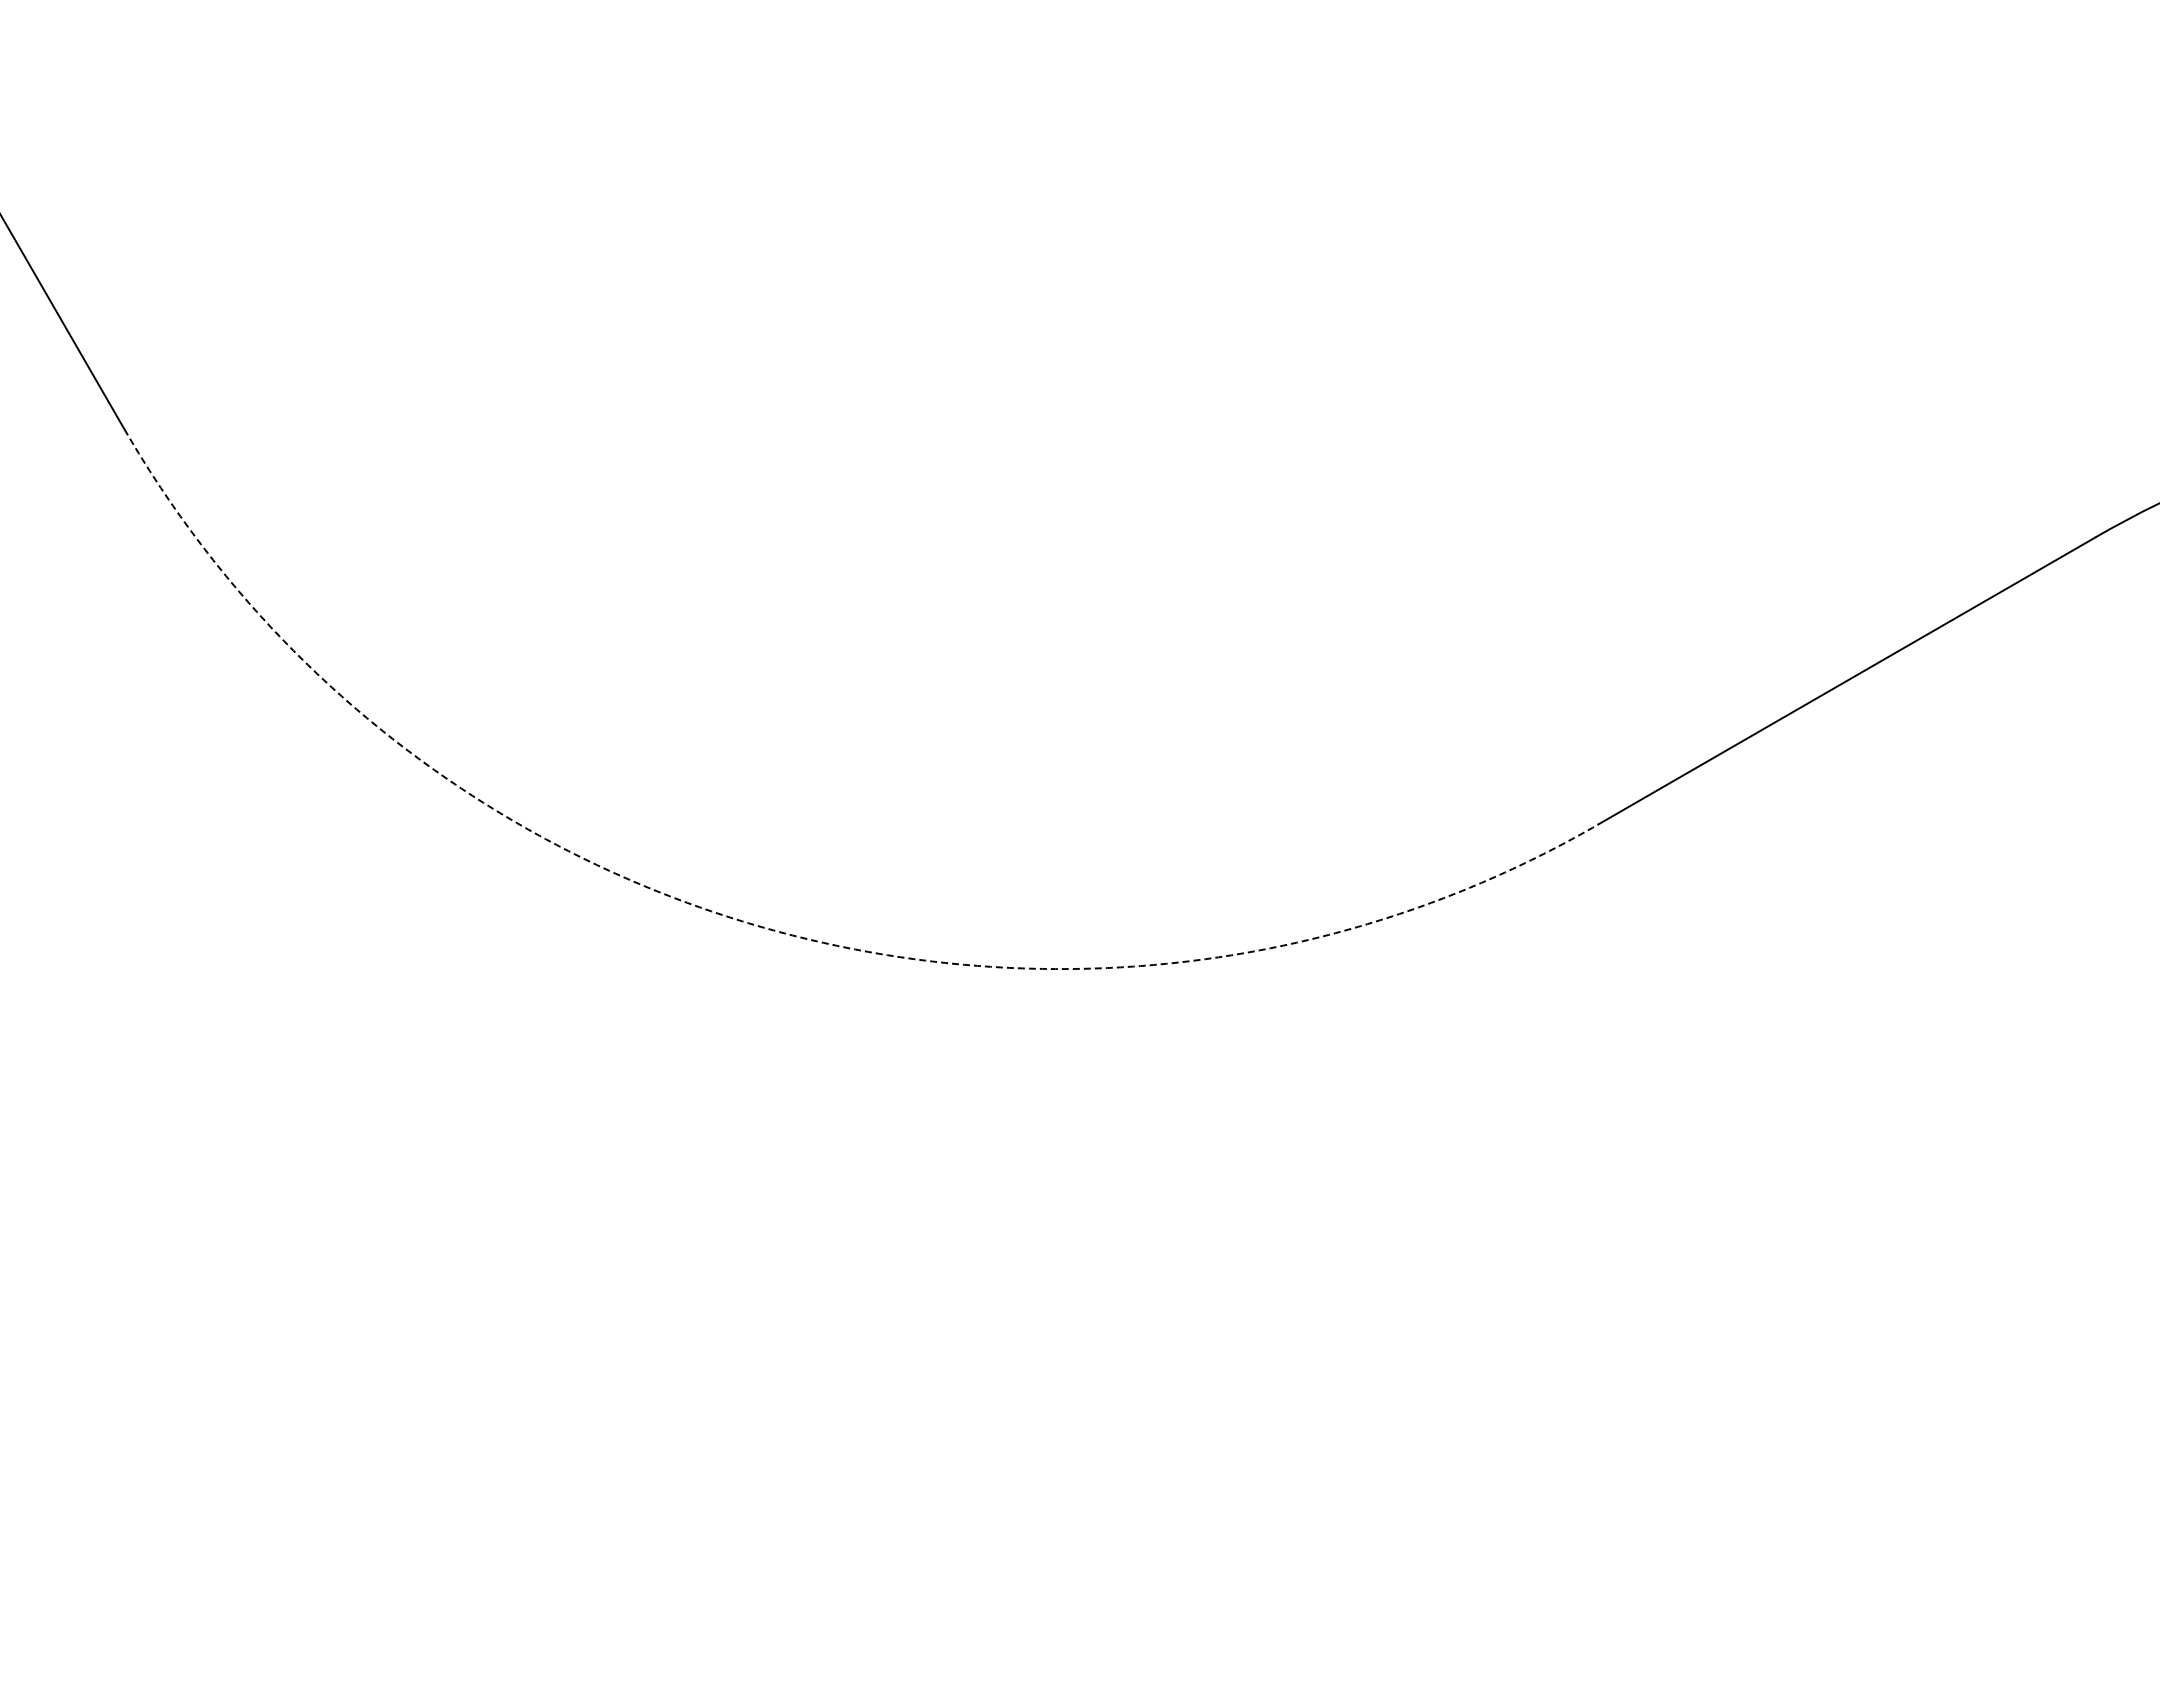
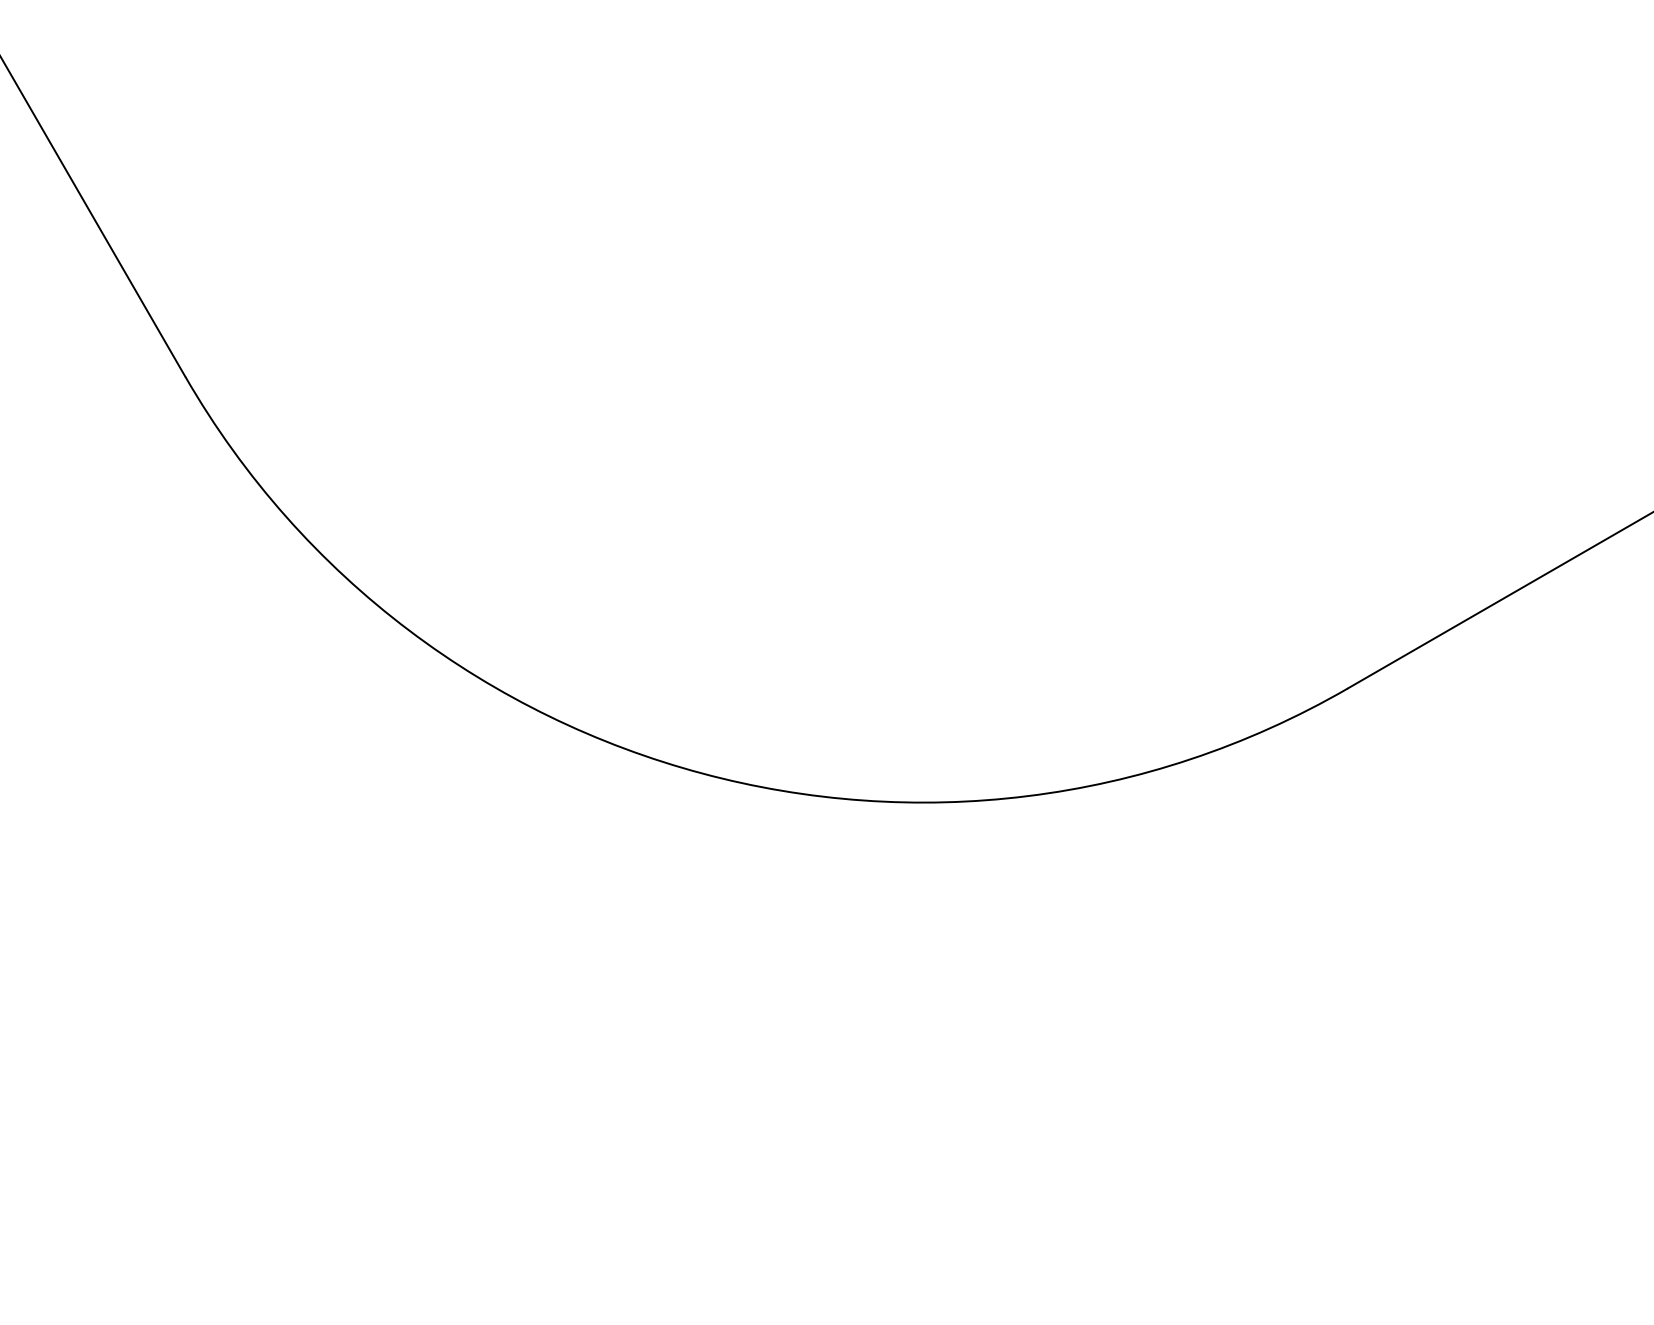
arc: (779, 932) -> (702, 773), dashed -> solid

